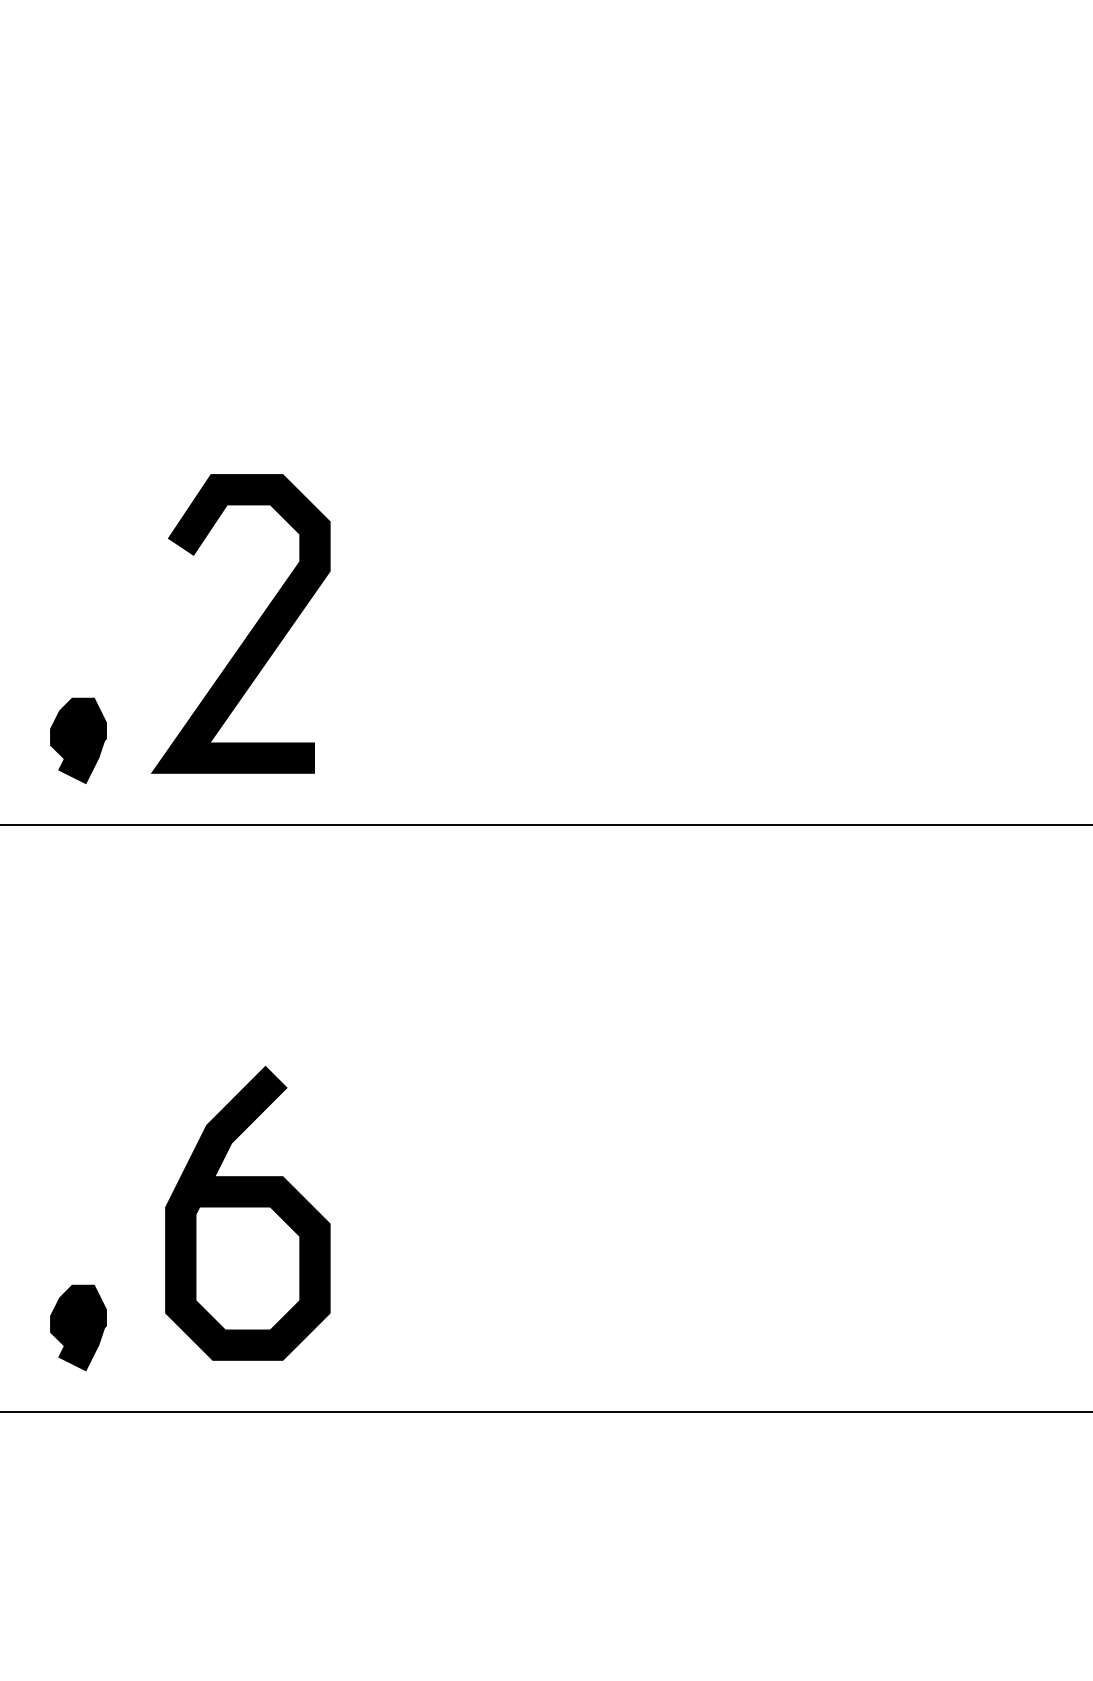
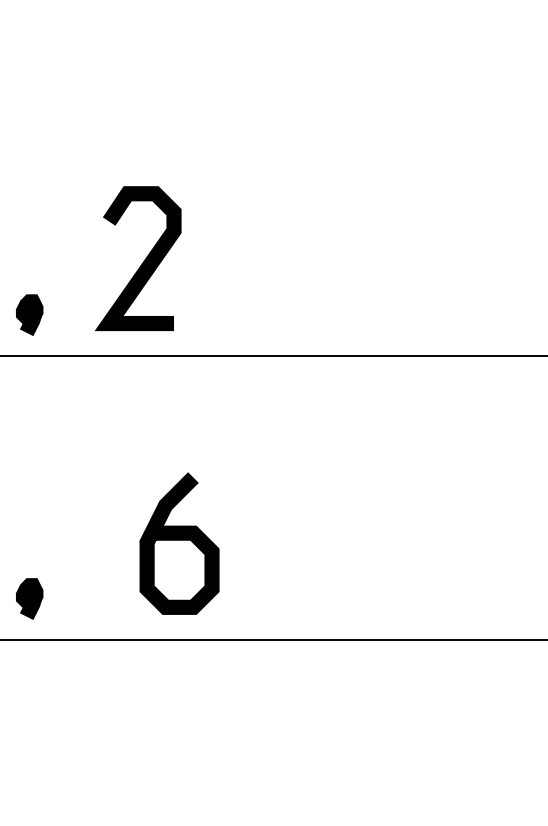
curve: (249, 631) -> (142, 262), moved
curve: (247, 1206) -> (179, 540), moved

